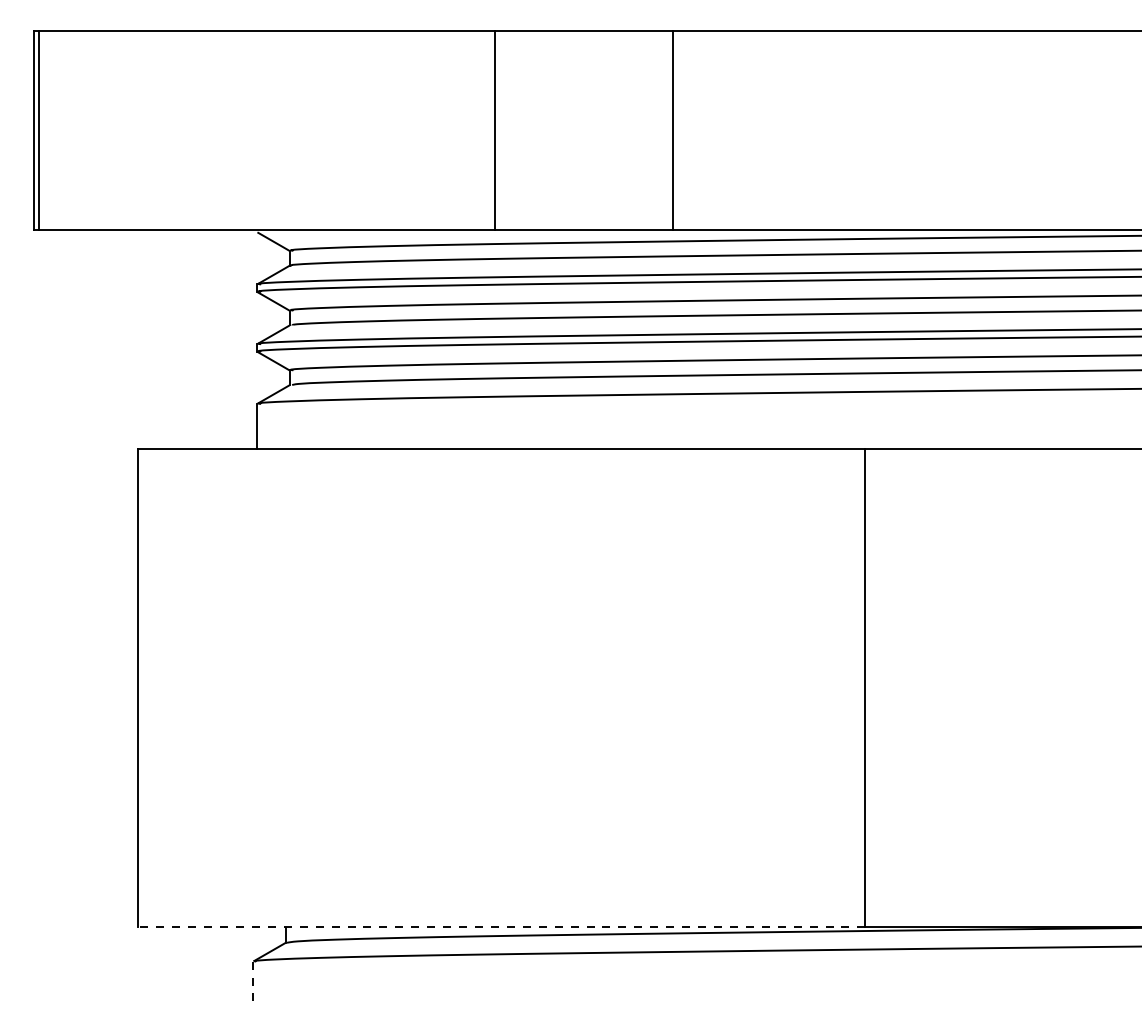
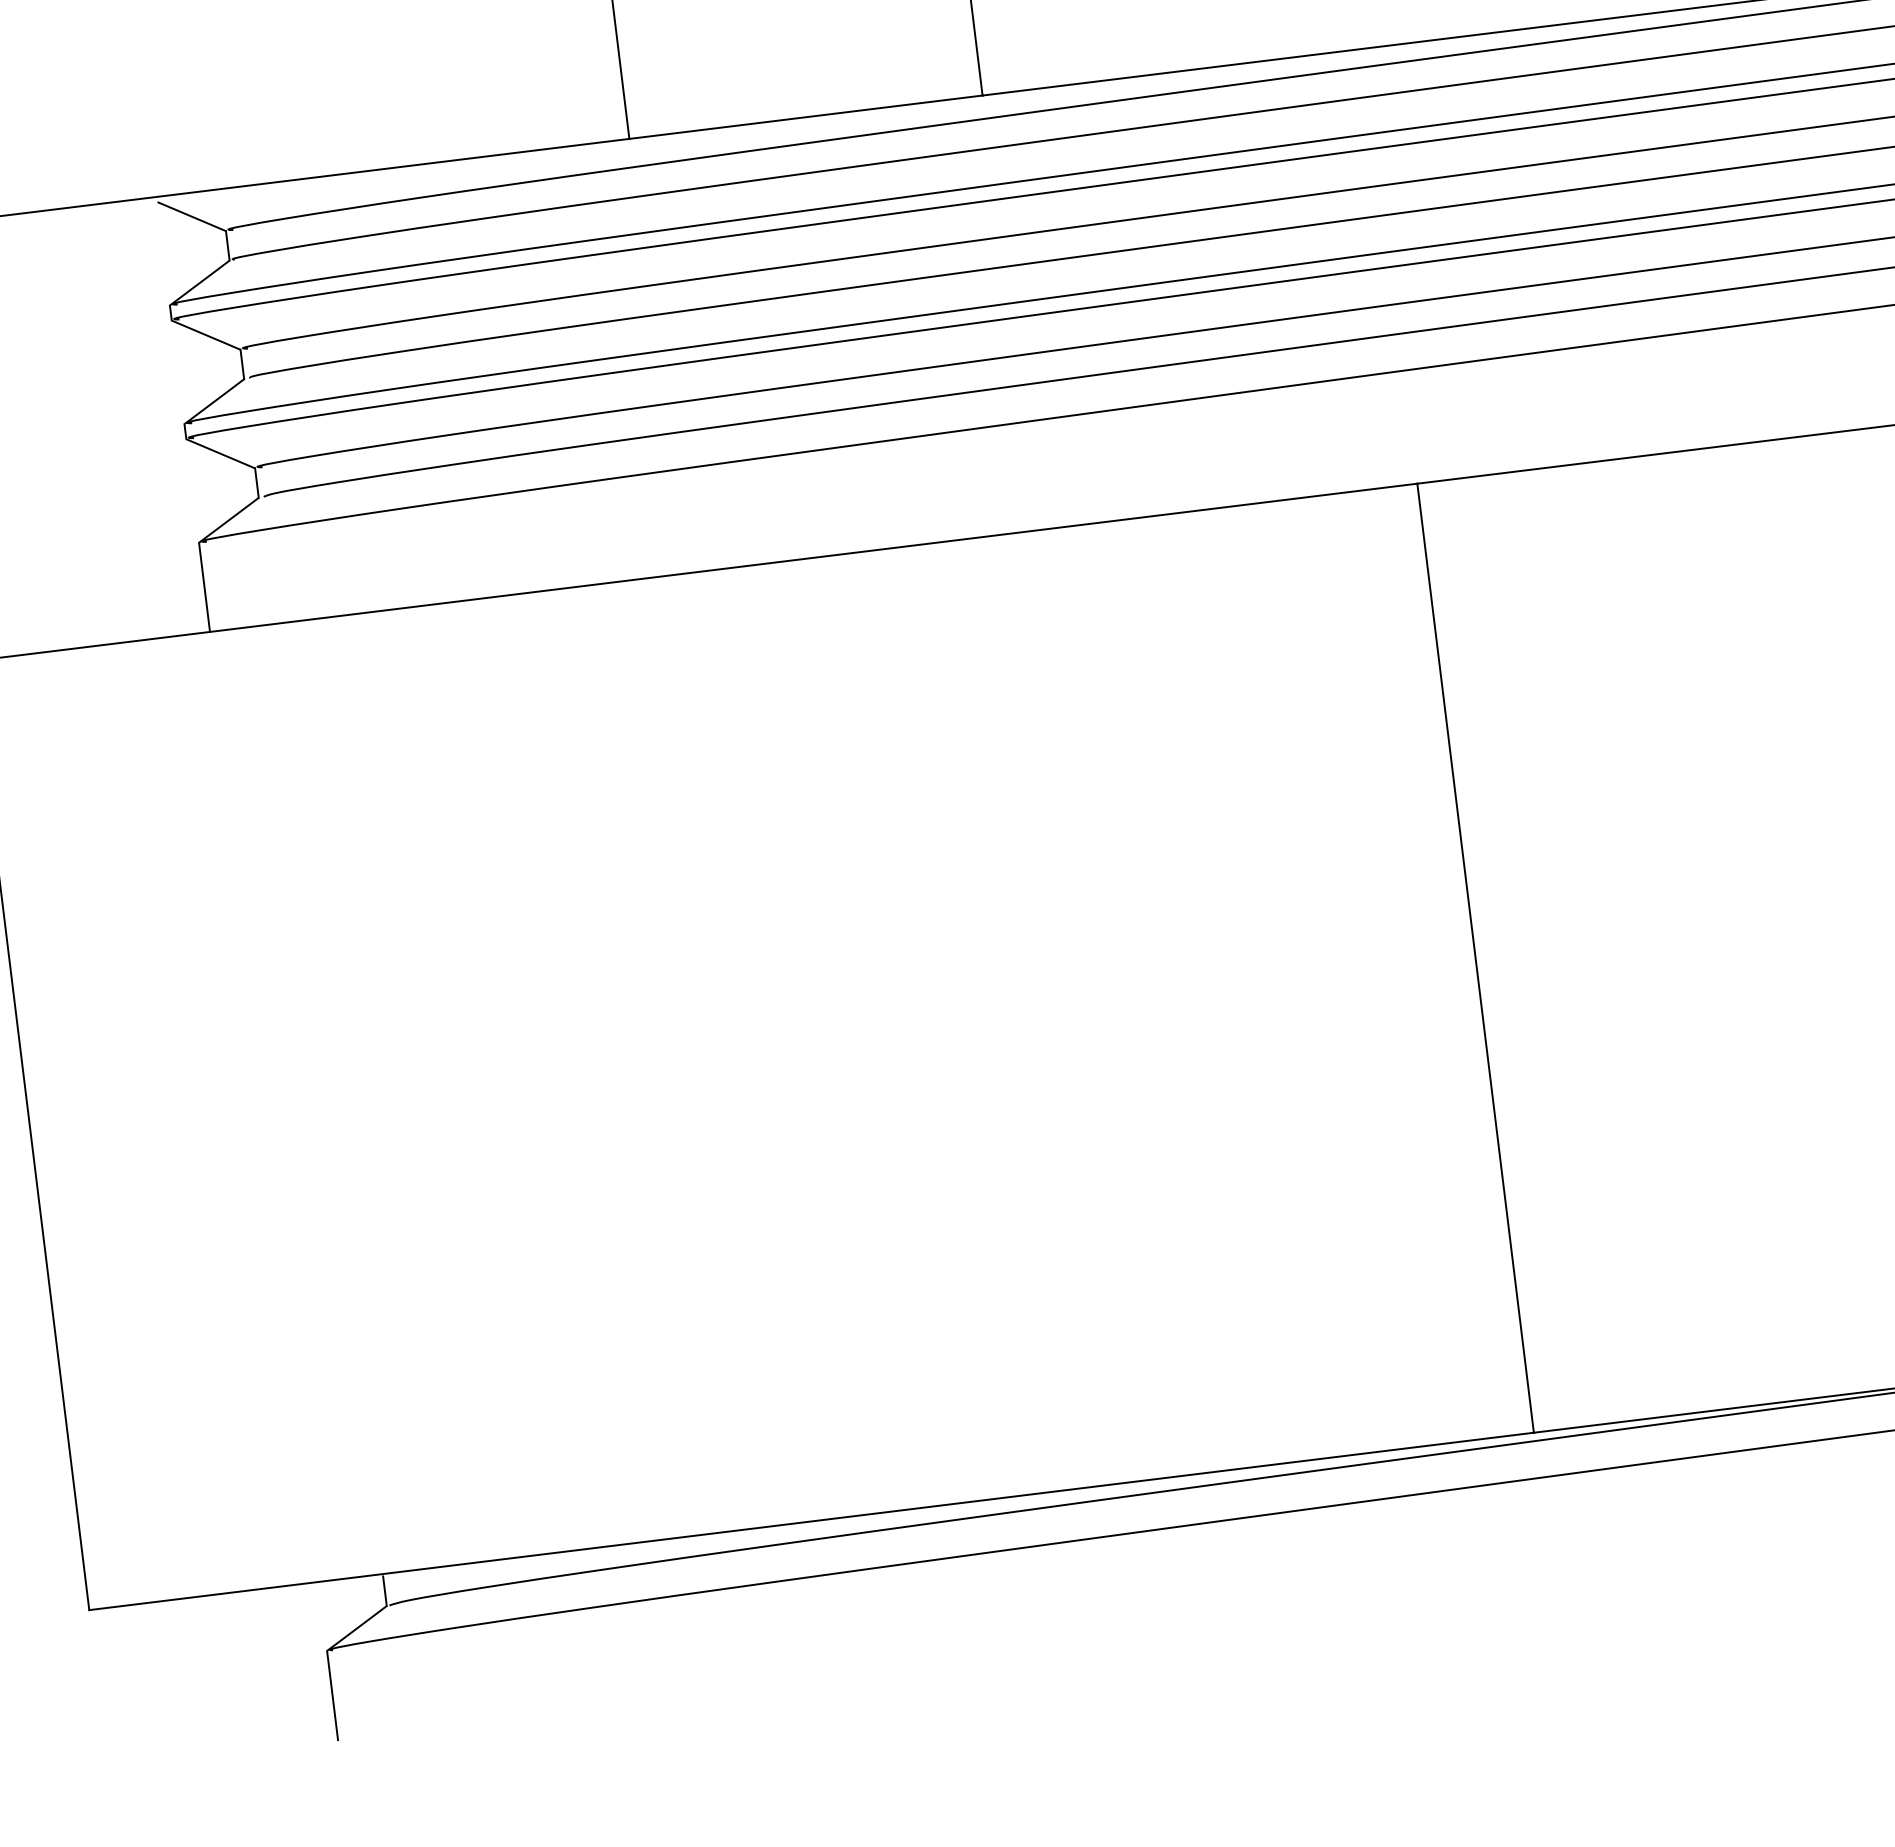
line: (501, 926) -> (811, 1520), dashed -> solid
line: (253, 984) -> (333, 1696), dashed -> solid

